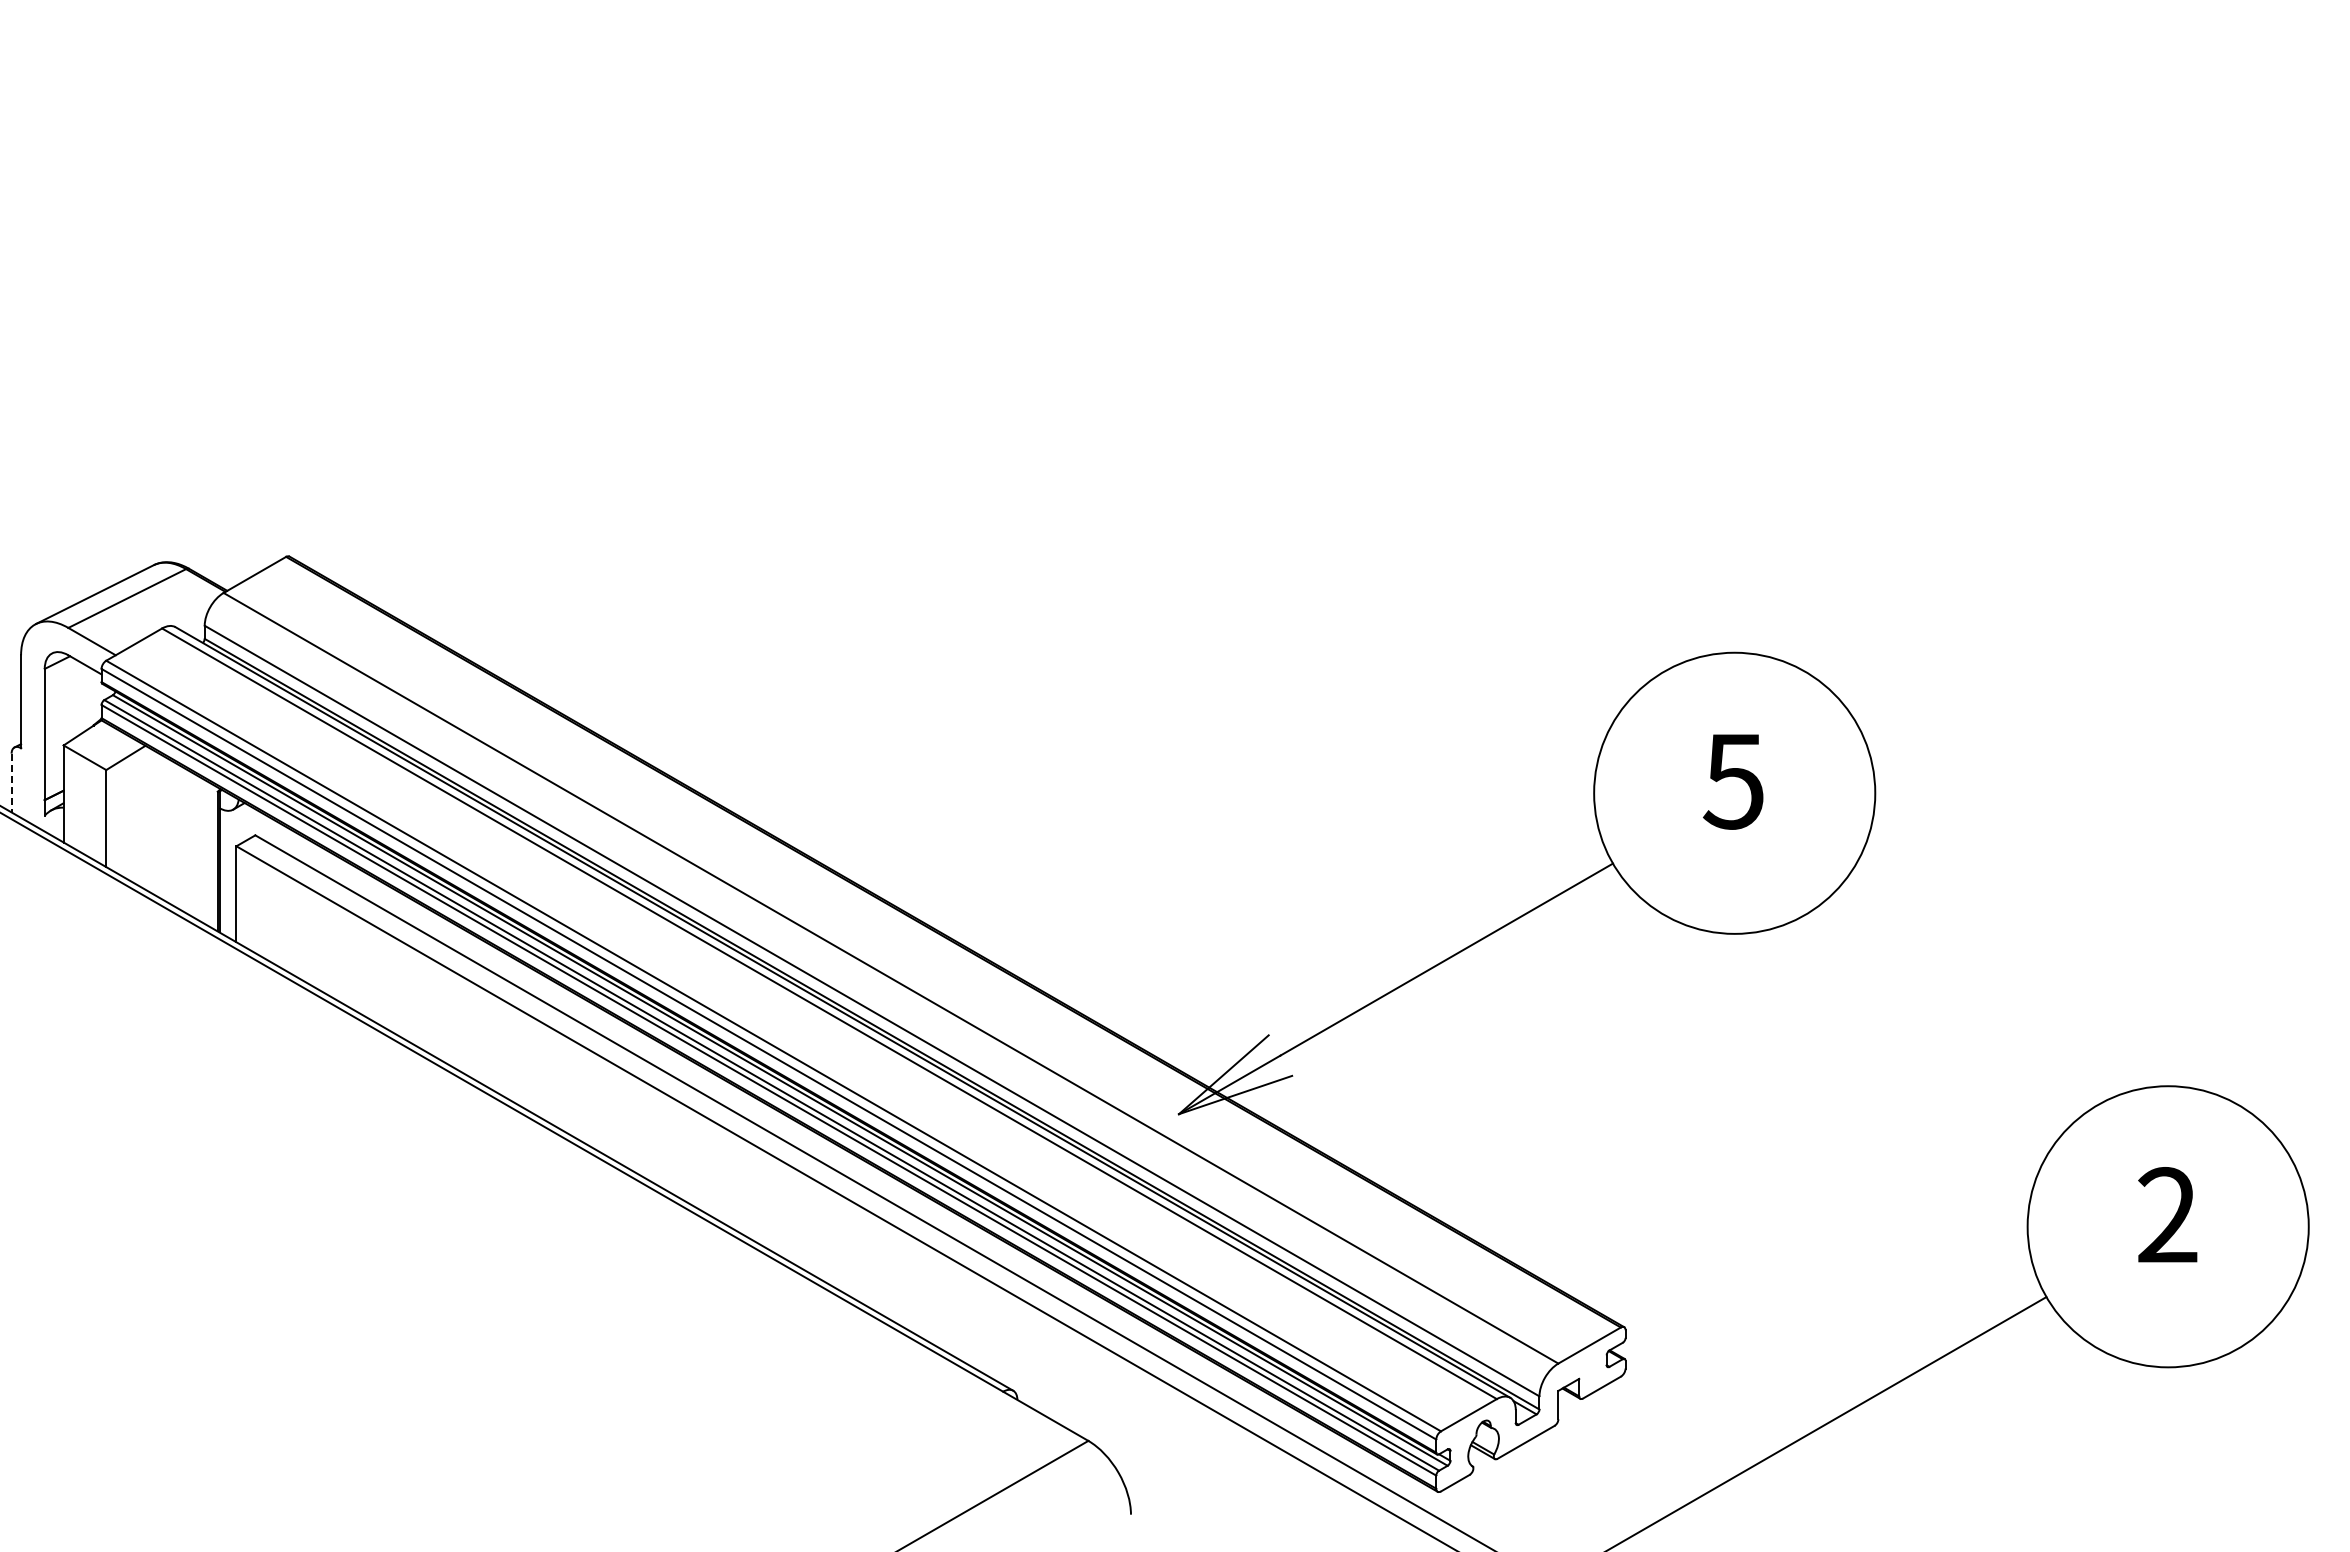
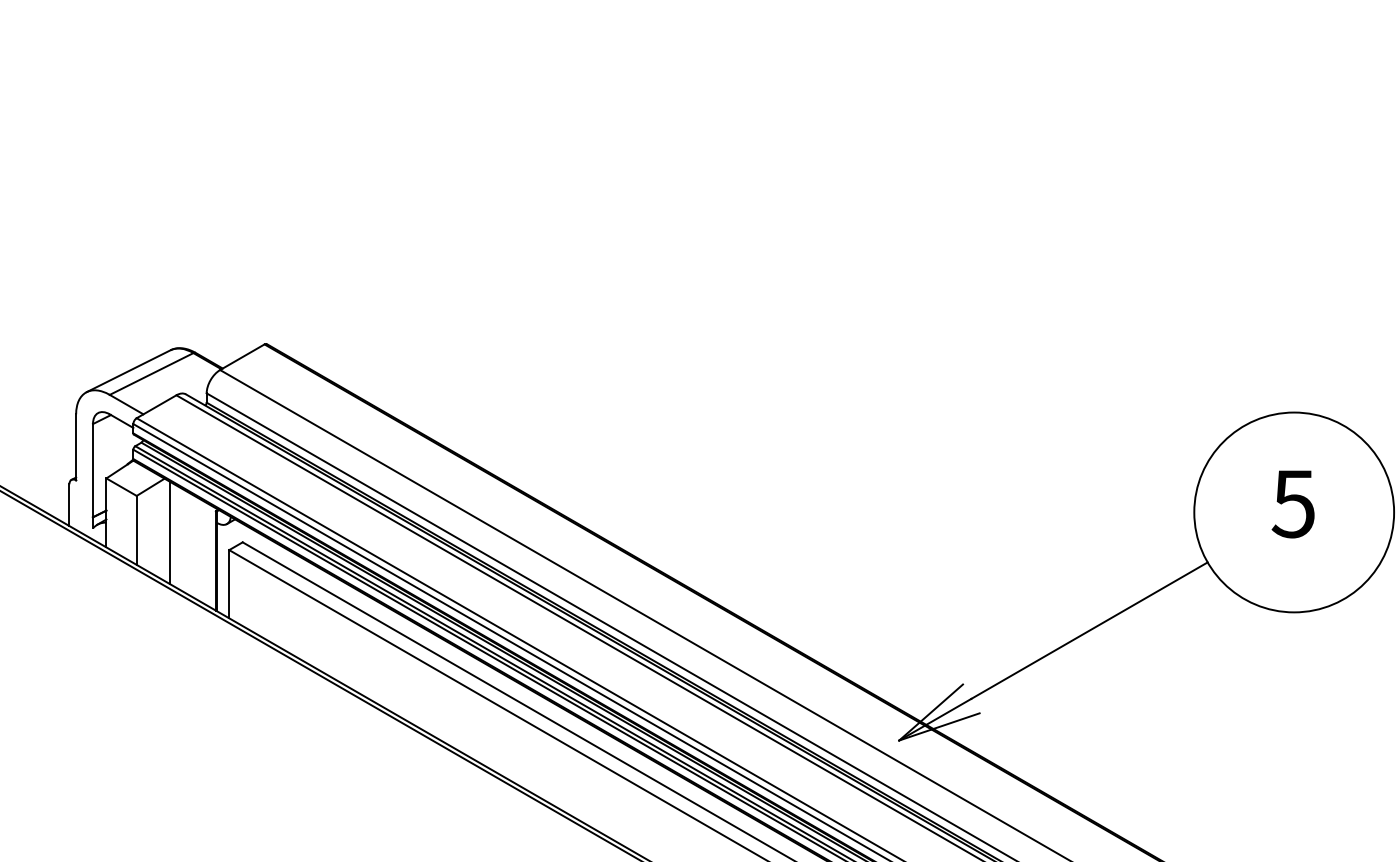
line: (11, 783) -> (69, 505), dashed -> solid
line: (153, 822) -> (170, 533), added

